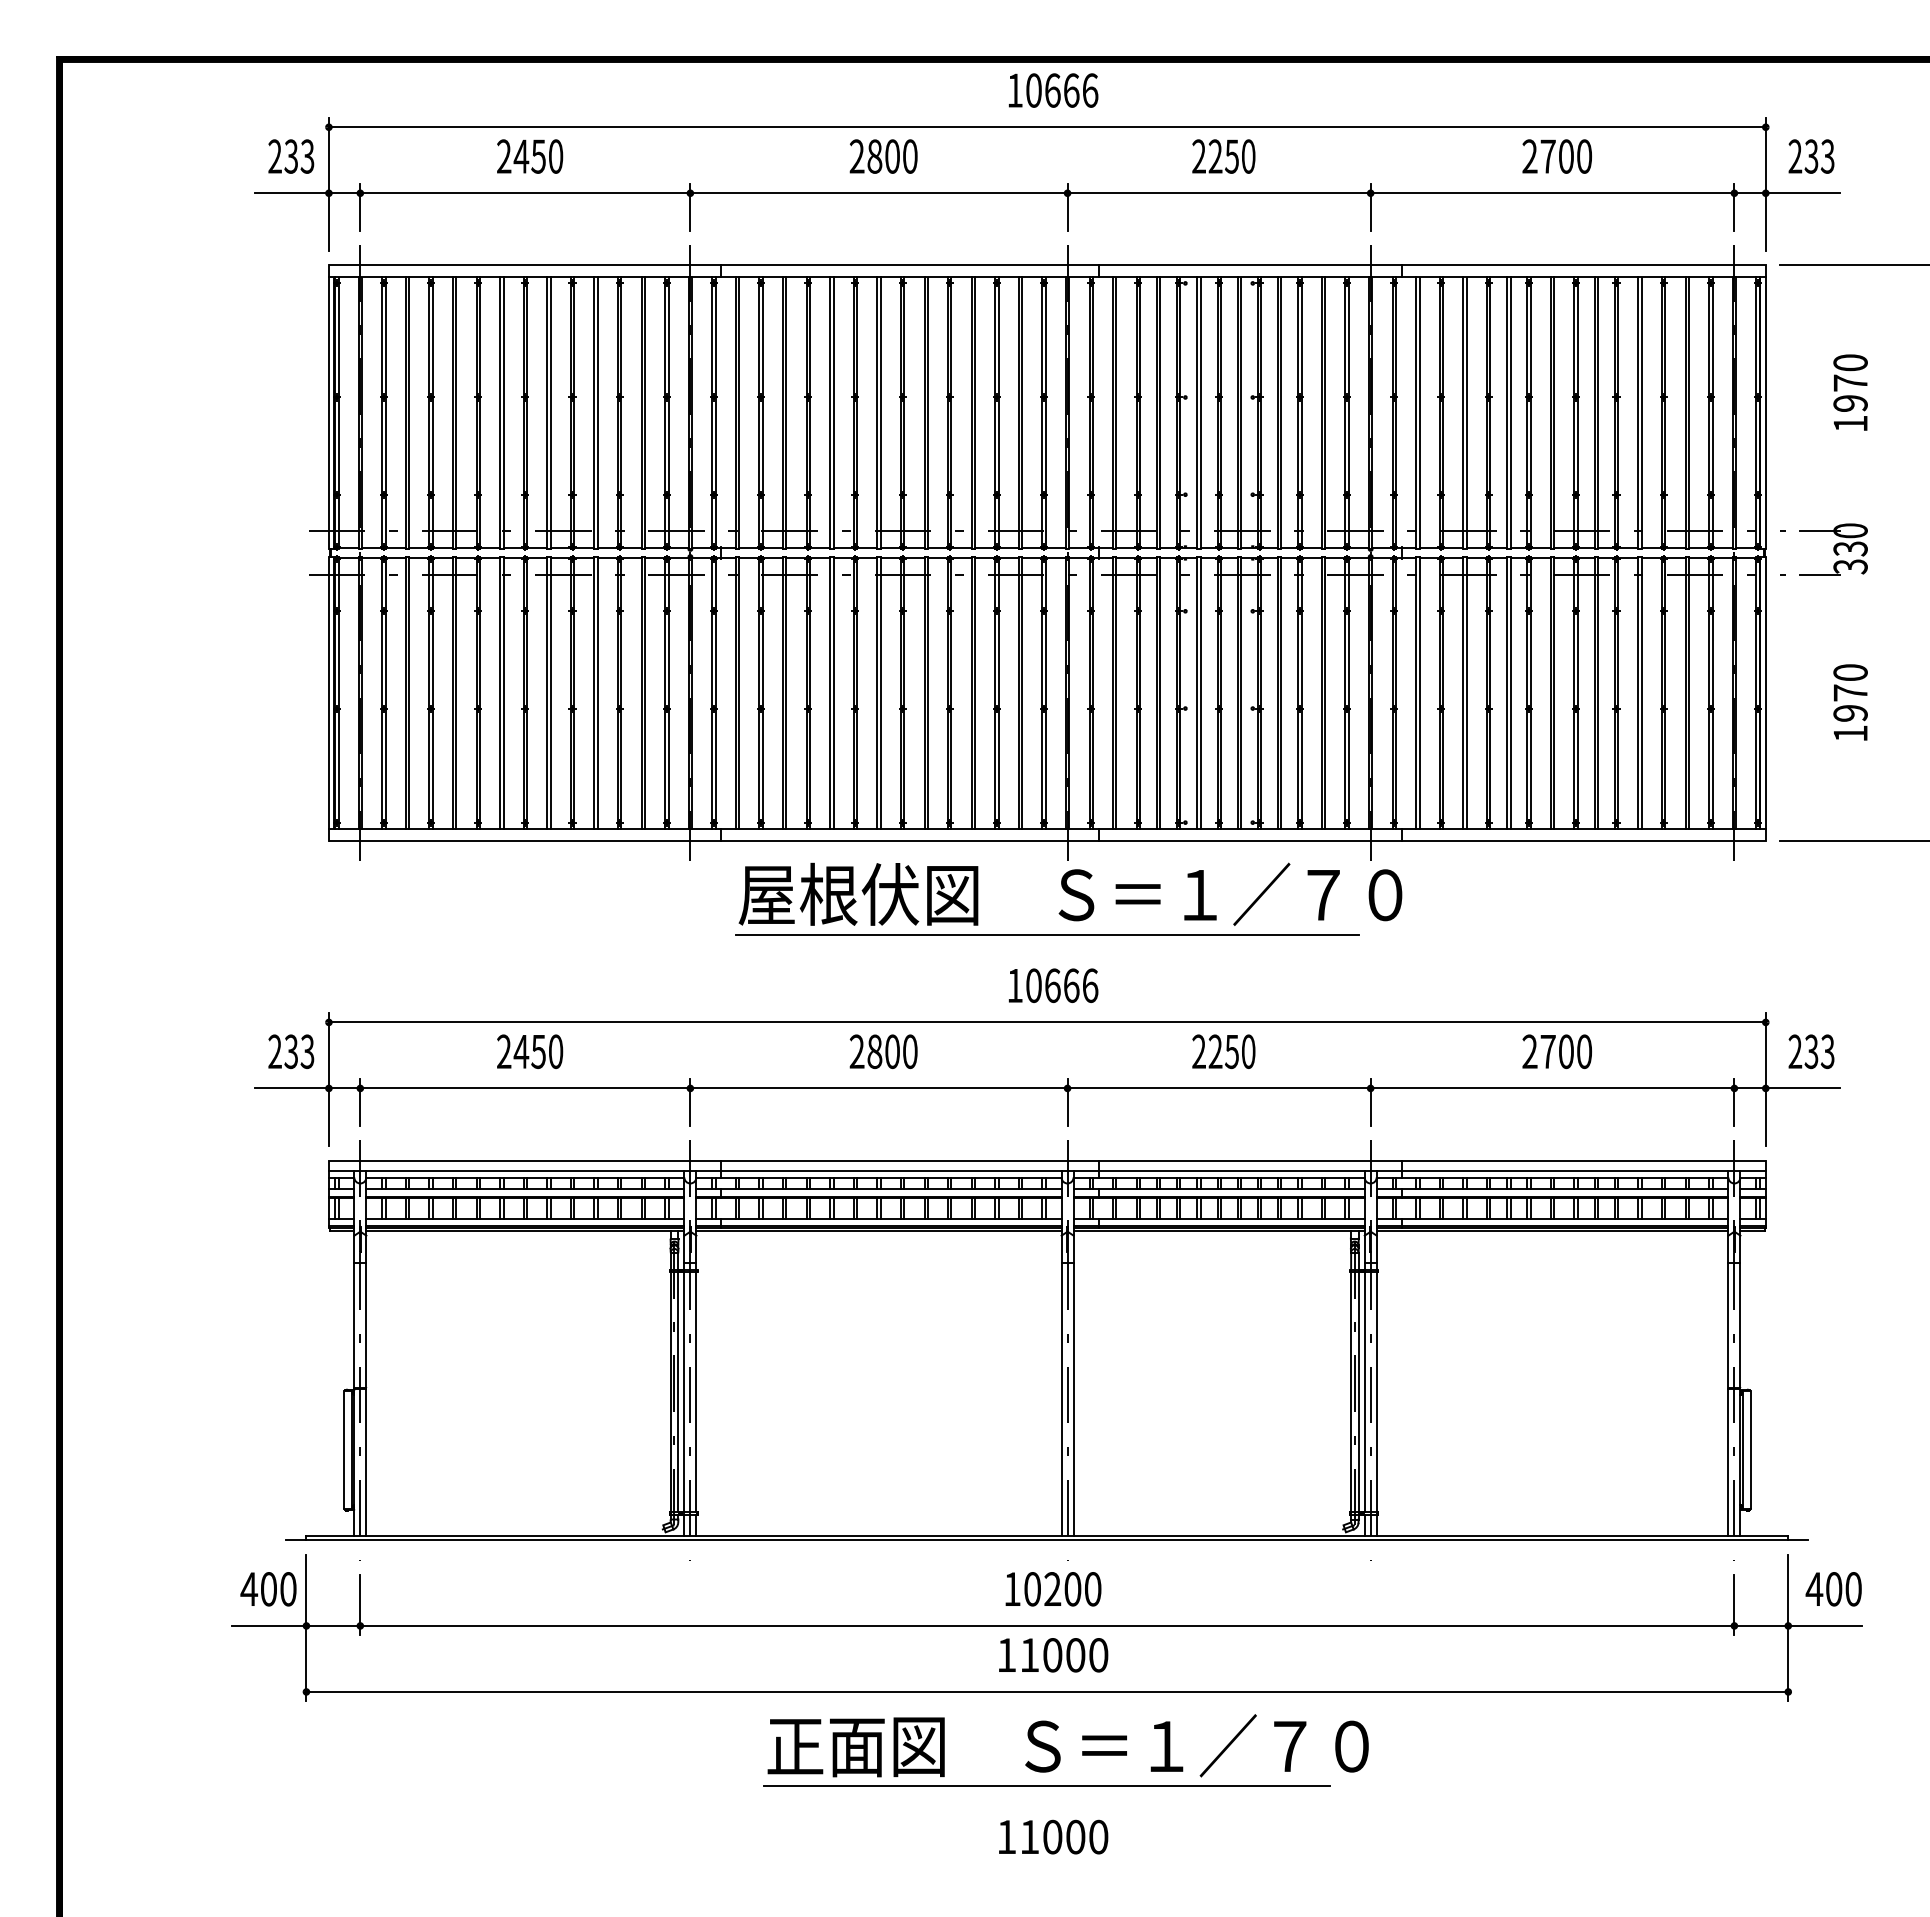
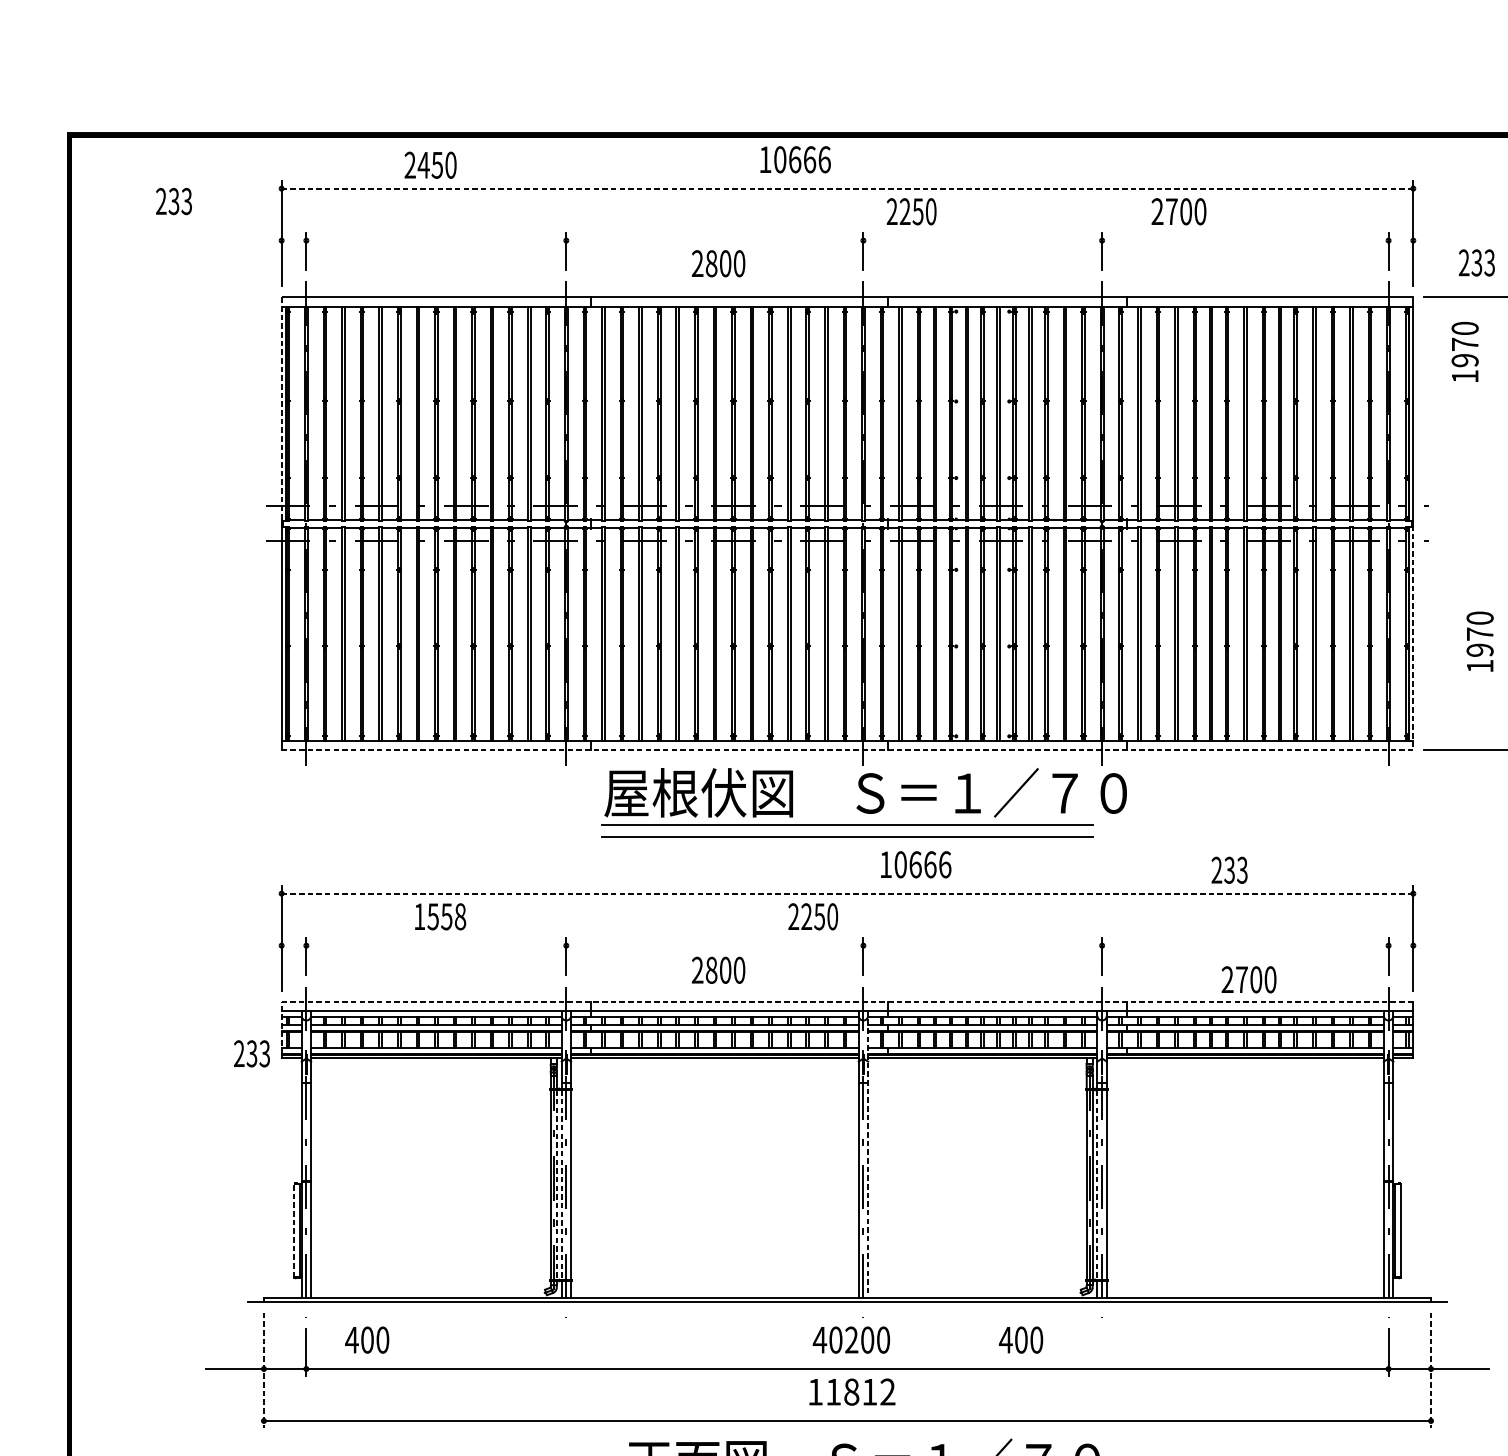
text: (1053, 90) -> (795, 159), moved
line: (1047, 127) -> (847, 188), solid -> dashed
text: (291, 156) -> (174, 201), moved
text: (530, 156) -> (430, 165), moved
text: (883, 156) -> (718, 263), moved
text: (1223, 156) -> (911, 211), moved
text: (1556, 156) -> (1178, 211), moved
text: (1811, 156) -> (1476, 262), moved
line: (1046, 193) -> (846, 240), removed
text: (1850, 392) -> (1465, 351), moved
line: (328, 407) -> (281, 409), solid -> dashed
part: (1833, 549) -> (1466, 521), removed
line: (1189, 840) -> (959, 750), solid -> dashed
line: (1047, 949) -> (847, 836), added
text: (1053, 985) -> (916, 864), moved
line: (1047, 1022) -> (847, 893), solid -> dashed
text: (291, 1051) -> (252, 1053), moved
text: (530, 1051) -> (440, 916), 2450 -> 1558
text: (883, 1051) -> (718, 970), moved
text: (1223, 1051) -> (812, 916), moved
text: (1556, 1051) -> (1248, 979), moved
text: (1811, 1051) -> (1229, 870), moved
line: (1046, 1088) -> (846, 945), removed
line: (1012, 1160) -> (820, 1002), solid -> dashed
line: (1073, 1353) -> (868, 1154), solid -> dashed
line: (678, 1392) -> (556, 1185), solid -> dashed
line: (684, 1392) -> (561, 1185), solid -> dashed
line: (1364, 1392) -> (1097, 1185), solid -> dashed
line: (344, 1444) -> (293, 1226), solid -> dashed
text: (1012, 1588) -> (820, 1339), 10200 -> 40200
text: (268, 1589) -> (367, 1340), moved
text: (1833, 1589) -> (1020, 1340), moved
line: (306, 1628) -> (263, 1371), solid -> dashed
line: (1788, 1628) -> (1431, 1371), solid -> dashed
text: (1075, 1655) -> (869, 1392), 11000 -> 11812

